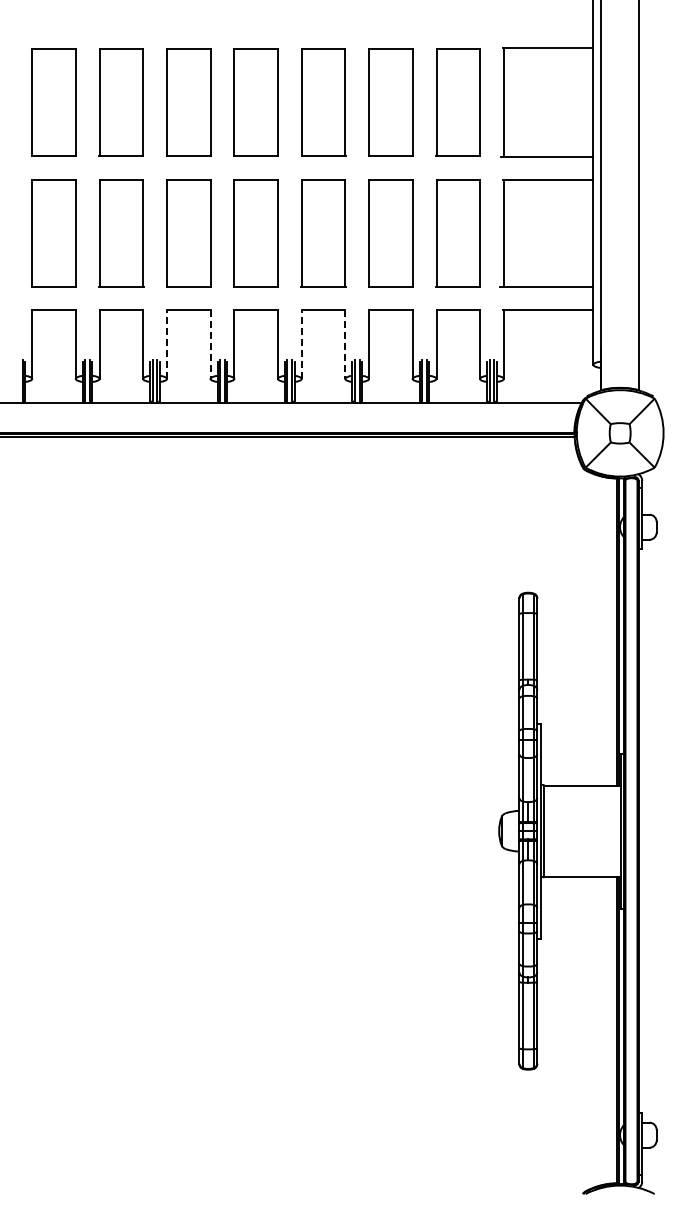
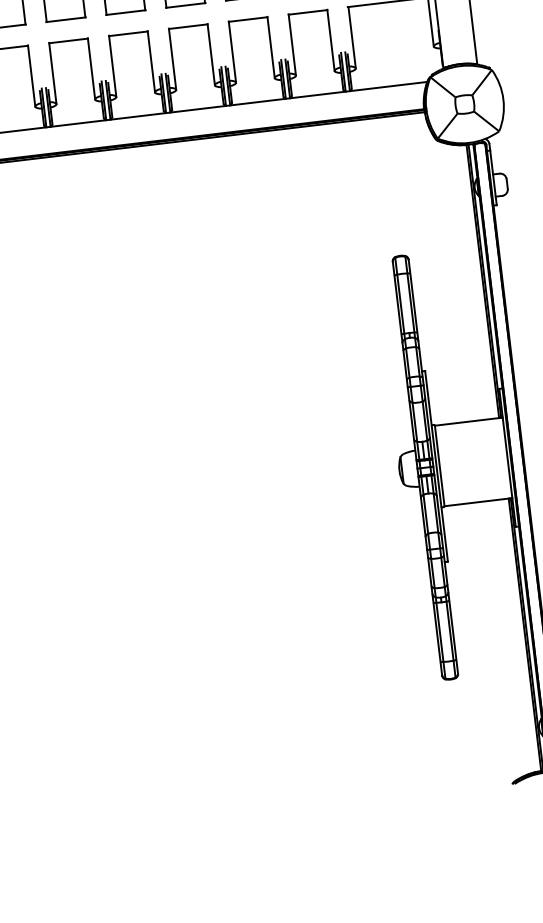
line: (167, 343) -> (53, 72), dashed -> solid
line: (301, 343) -> (172, 58), dashed -> solid
line: (210, 344) -> (91, 68), dashed -> solid
line: (345, 344) -> (211, 54), dashed -> solid

